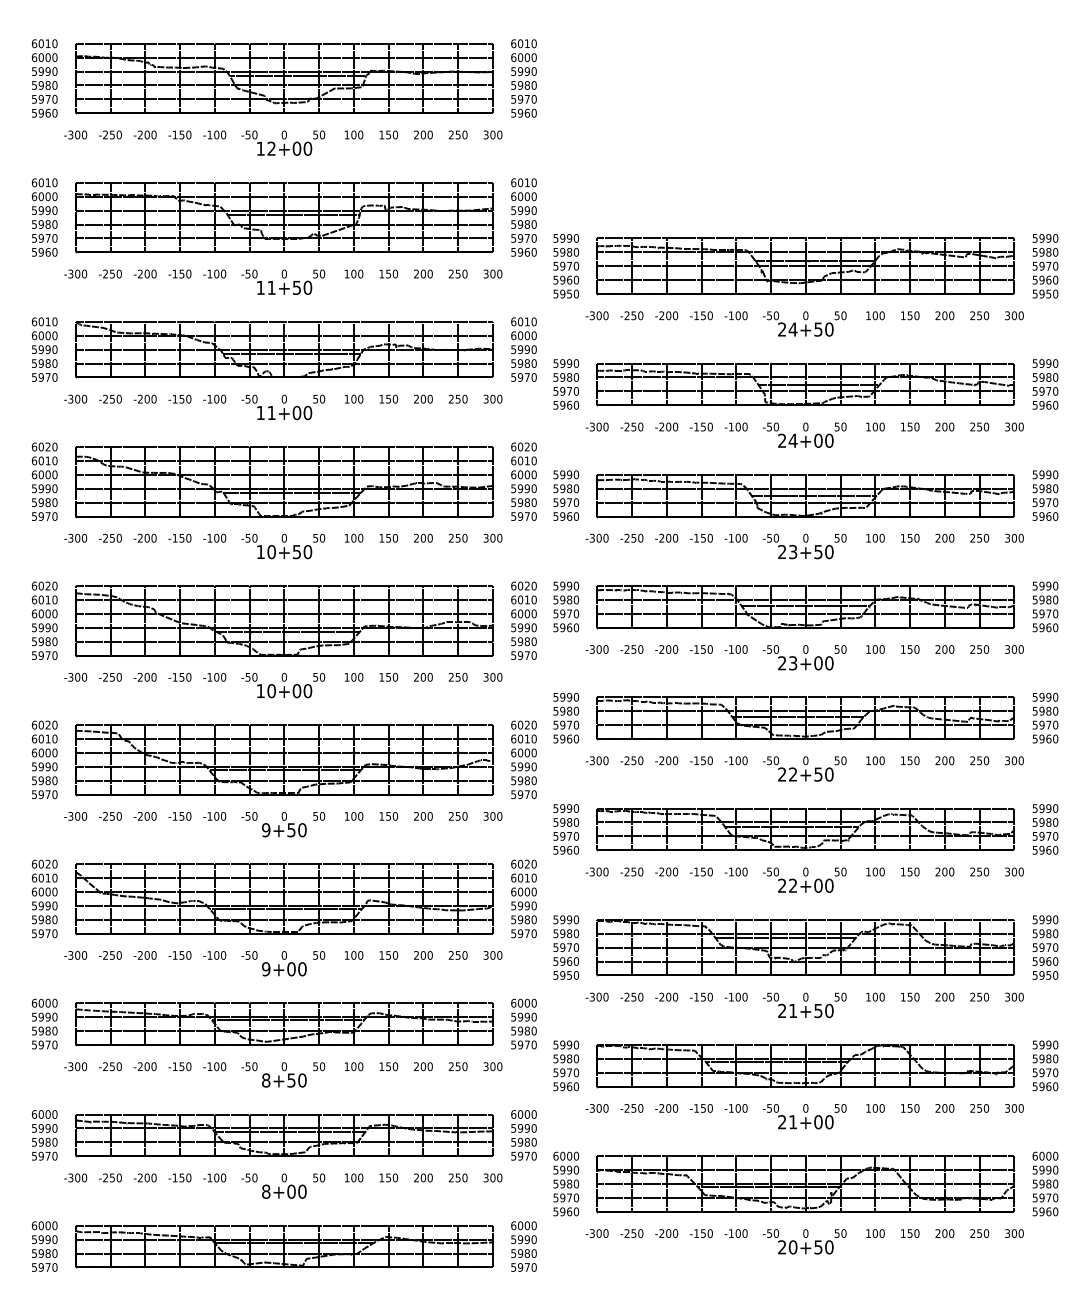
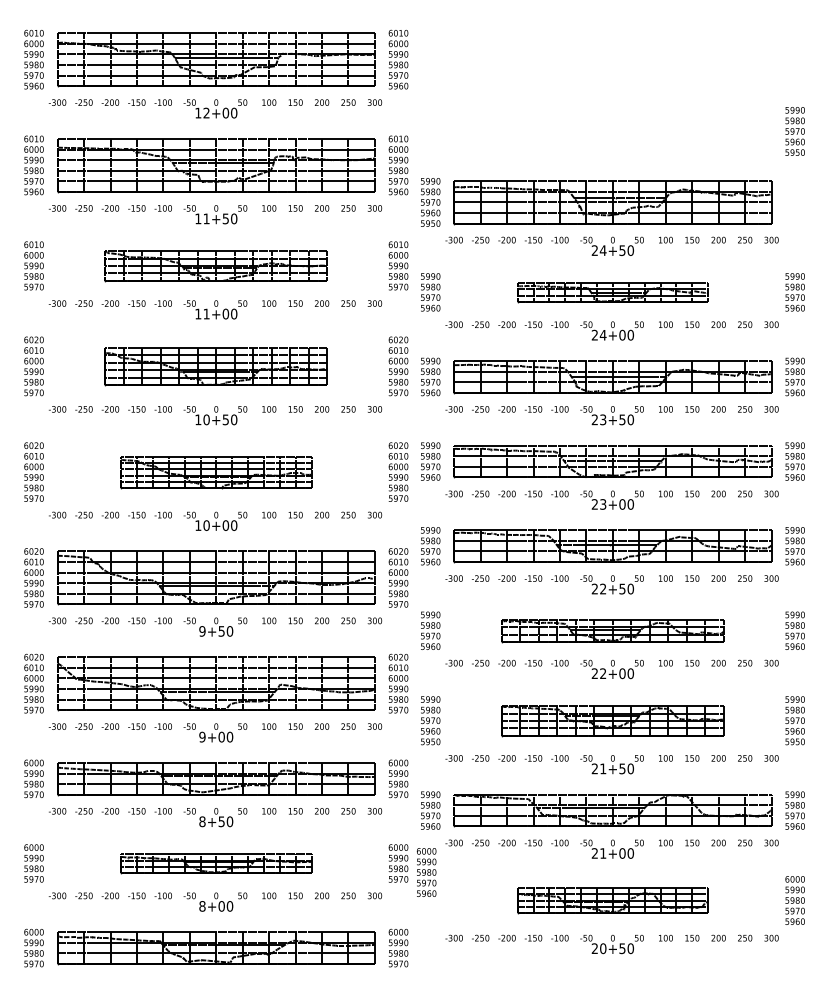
text: (1044, 266) -> (794, 131), moved
part: (284, 350) -> (216, 266), size x0.7
part: (805, 384) -> (612, 292), size x0.6
part: (284, 481) -> (216, 366), size x0.7
part: (284, 621) -> (216, 472), size x0.6
part: (805, 830) -> (612, 631), size x0.7
part: (805, 948) -> (612, 721), size x0.7
part: (284, 1135) -> (216, 863), size x0.6
text: (566, 1184) -> (426, 872), moved
part: (805, 1184) -> (612, 900), size x0.6

